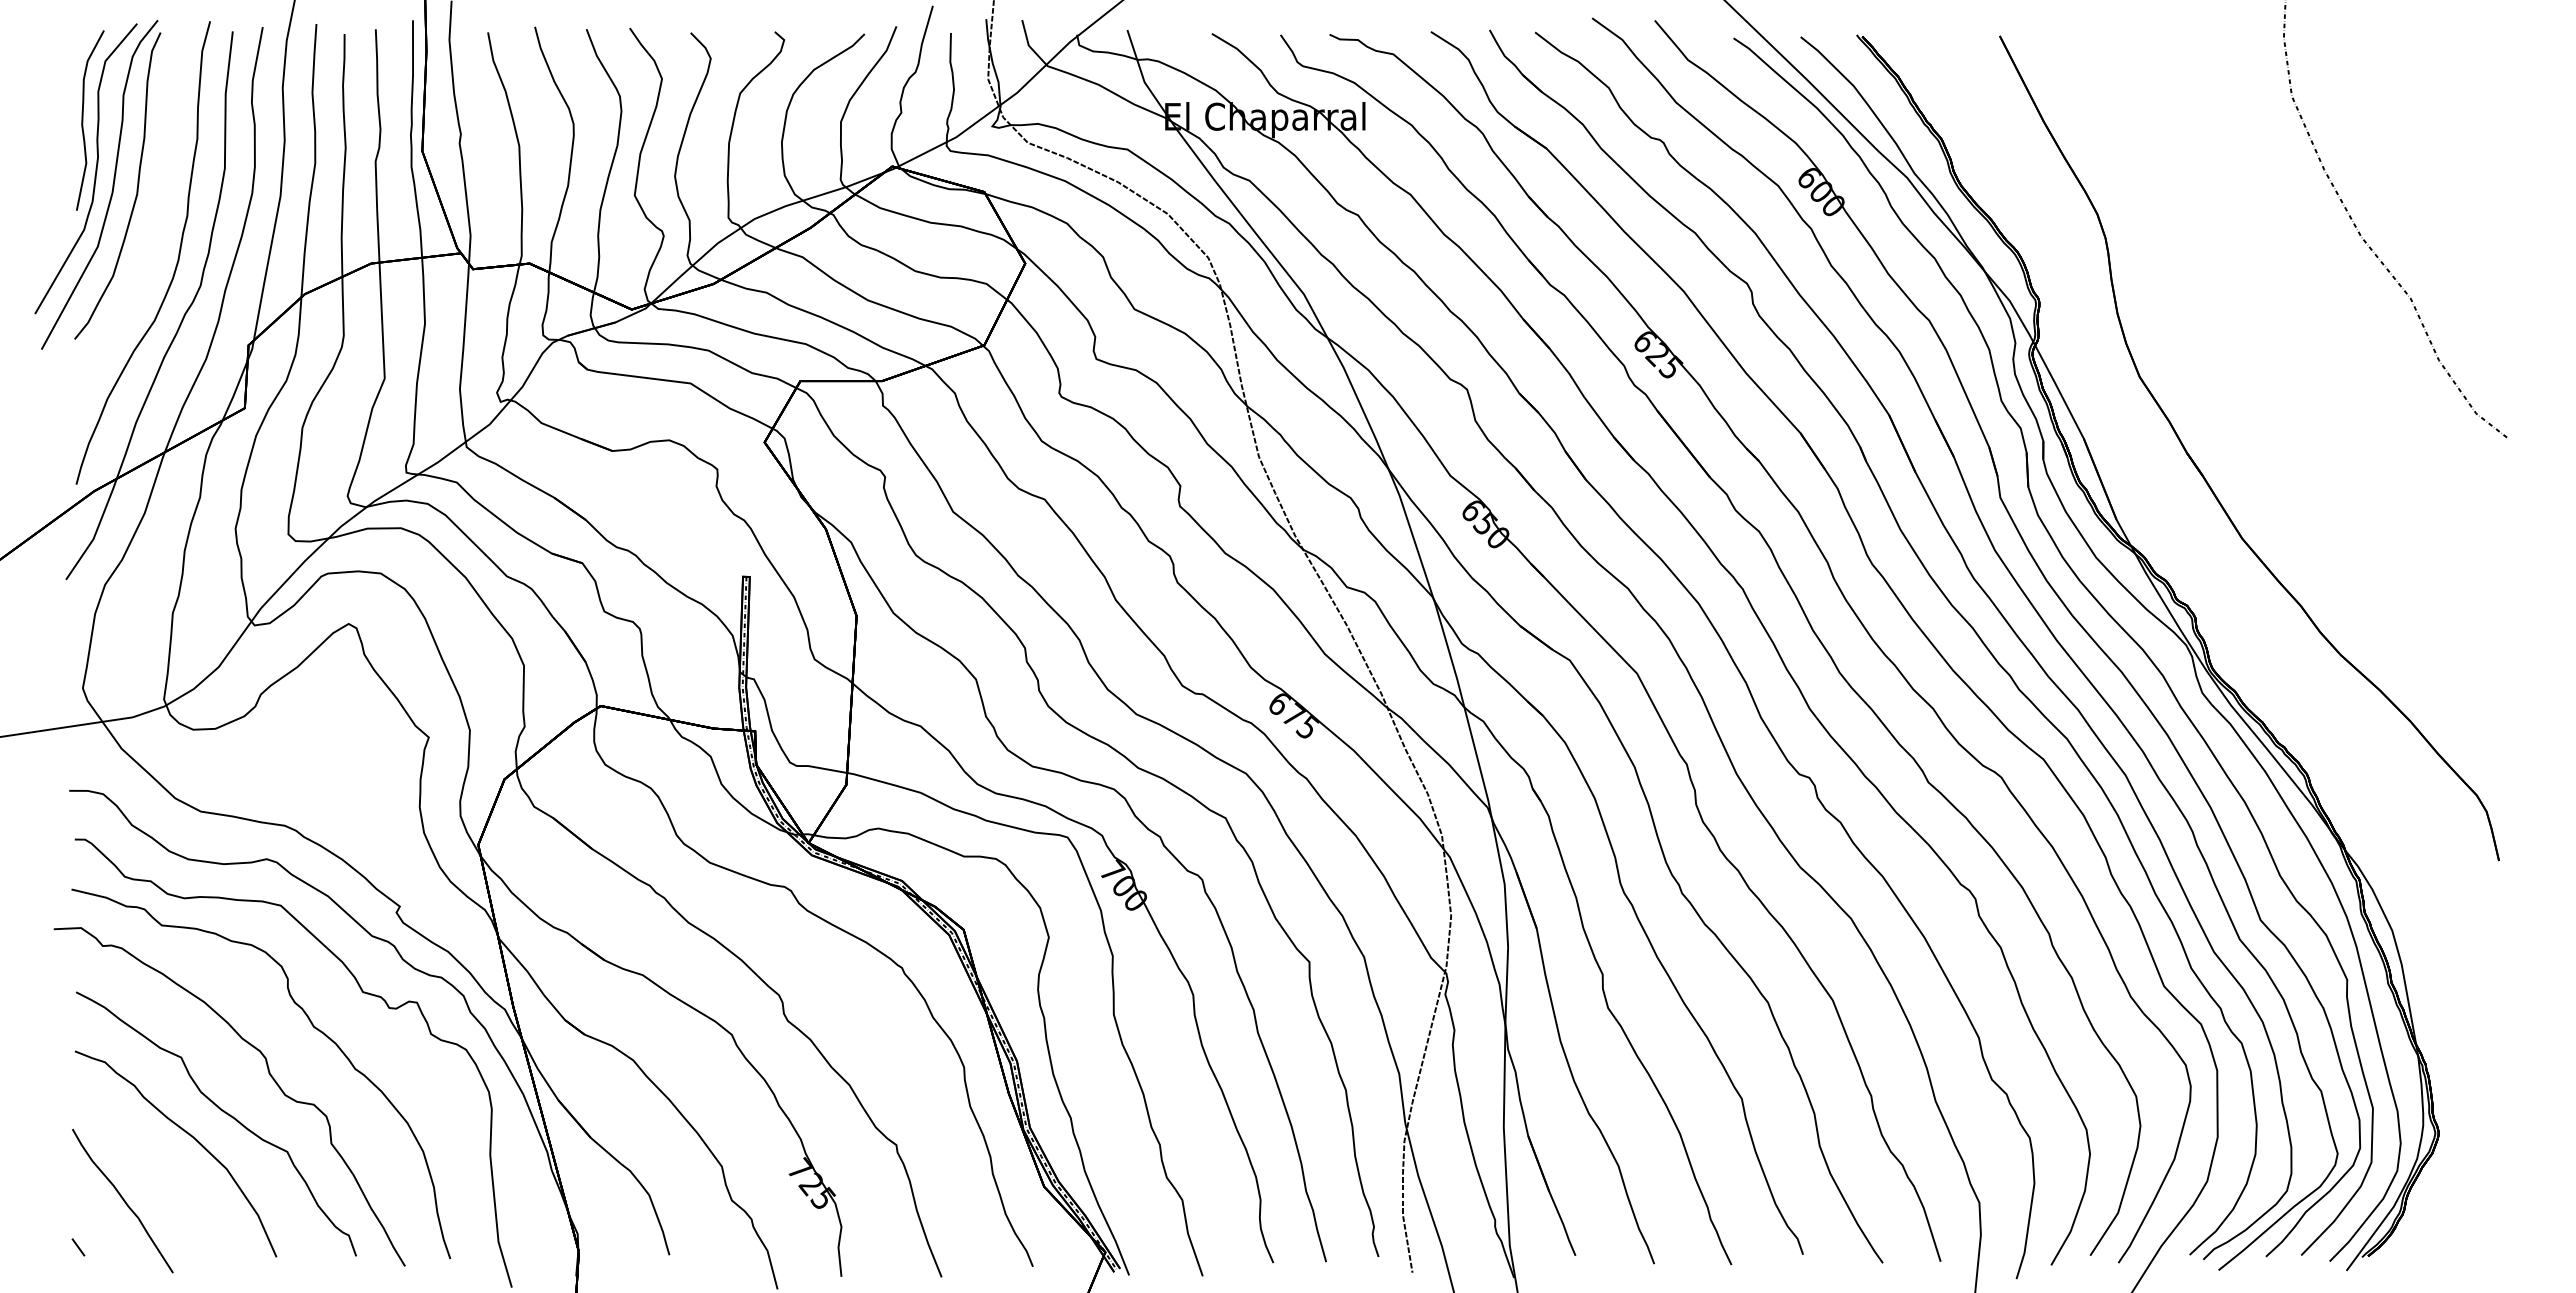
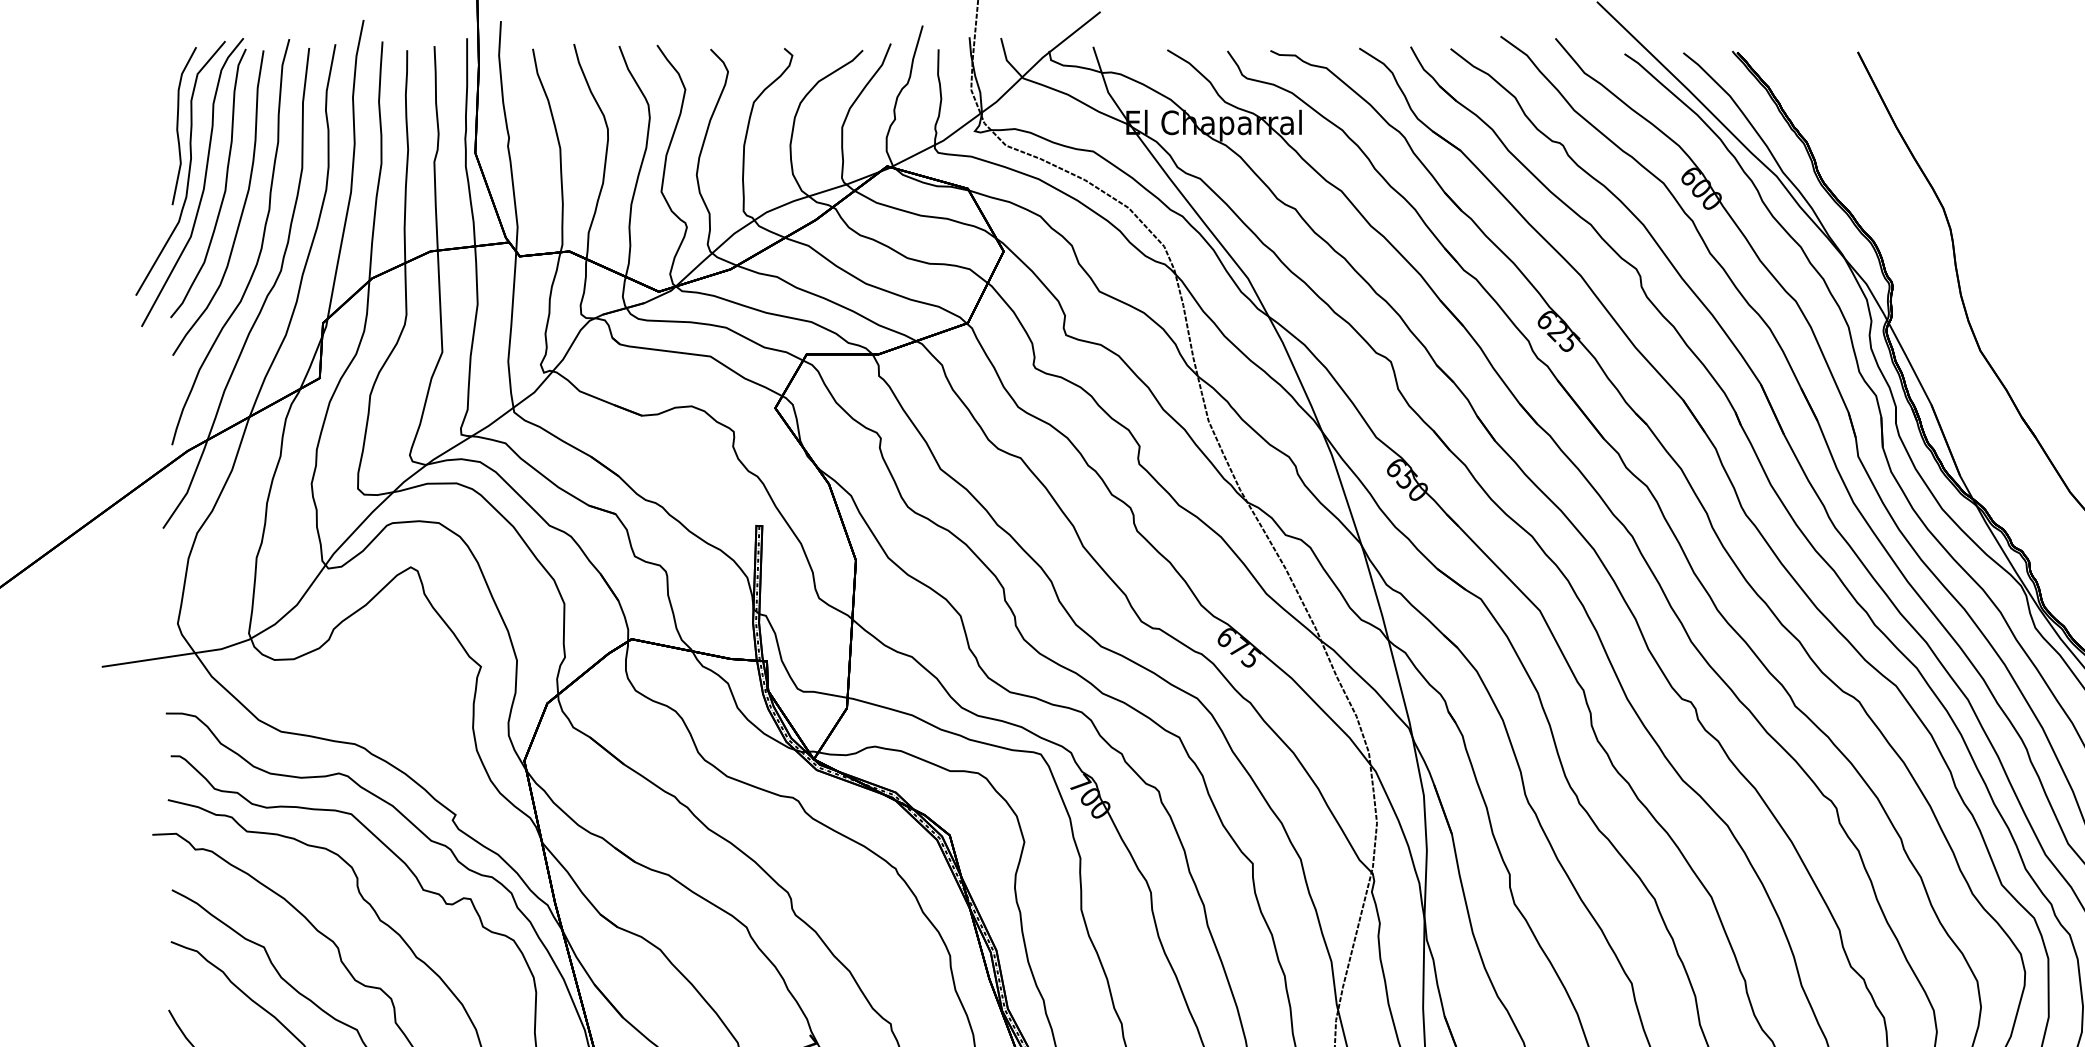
curve: (155, 218) -> (241, 211), added

